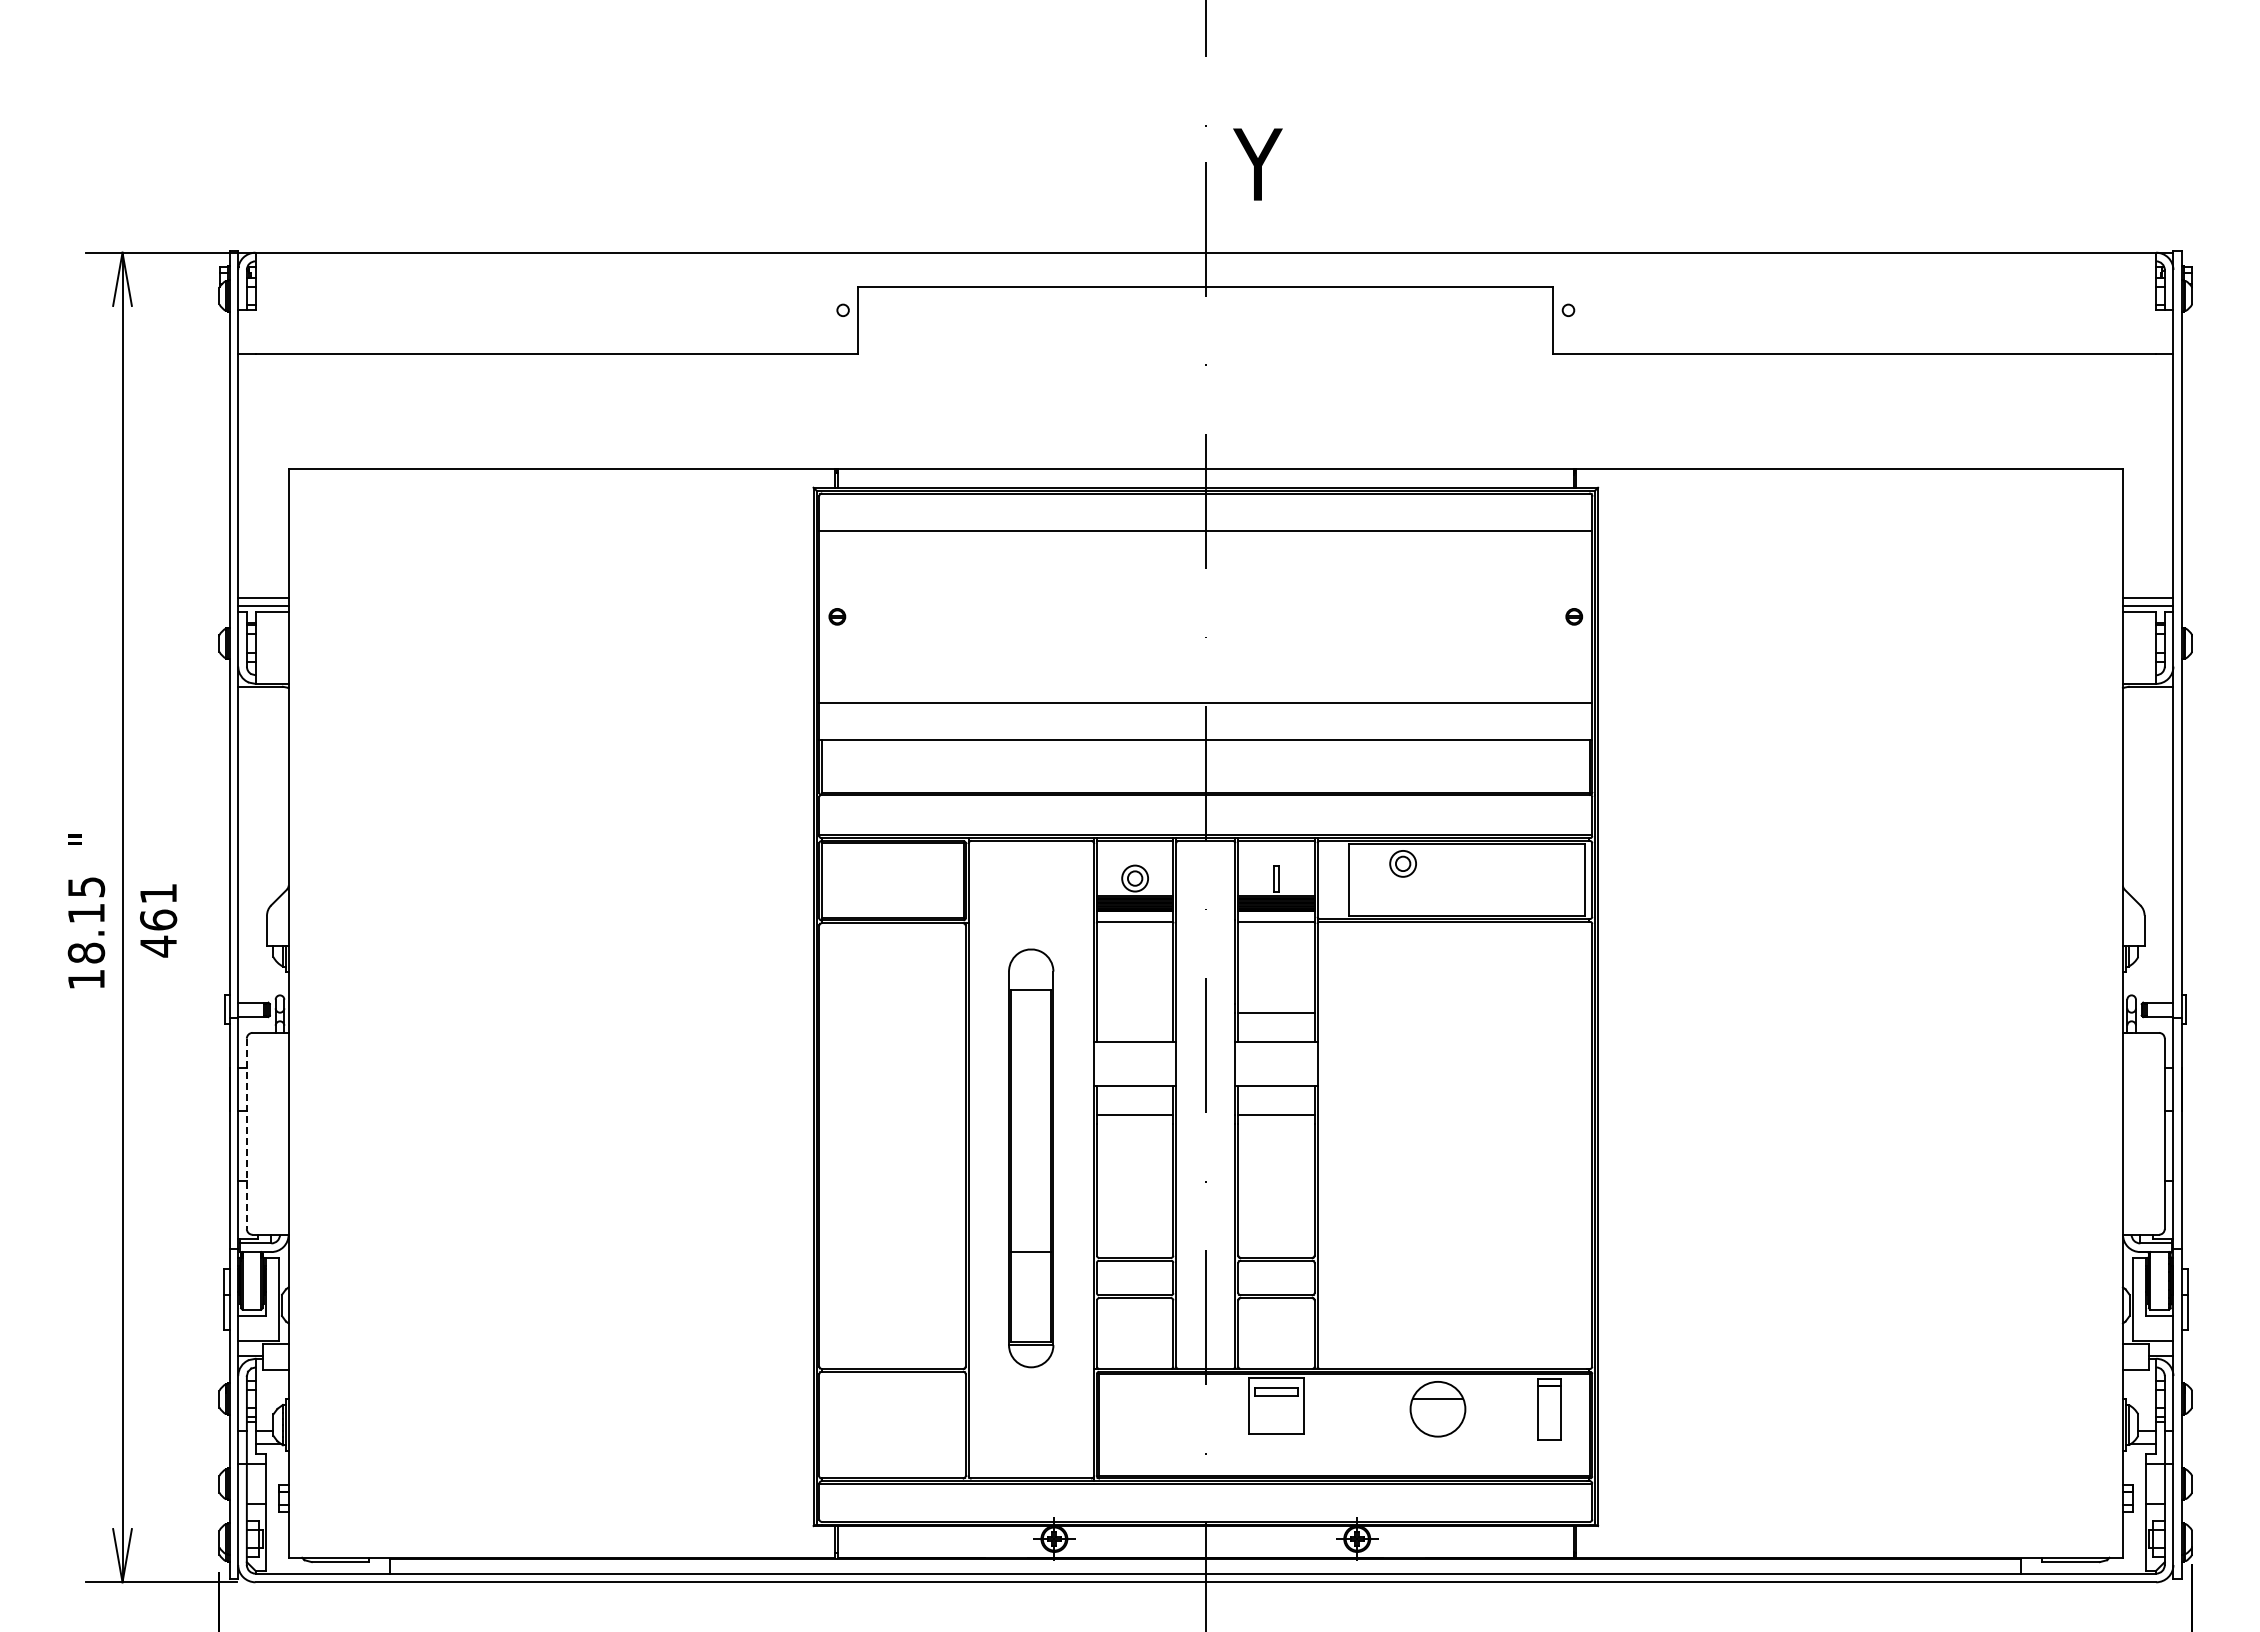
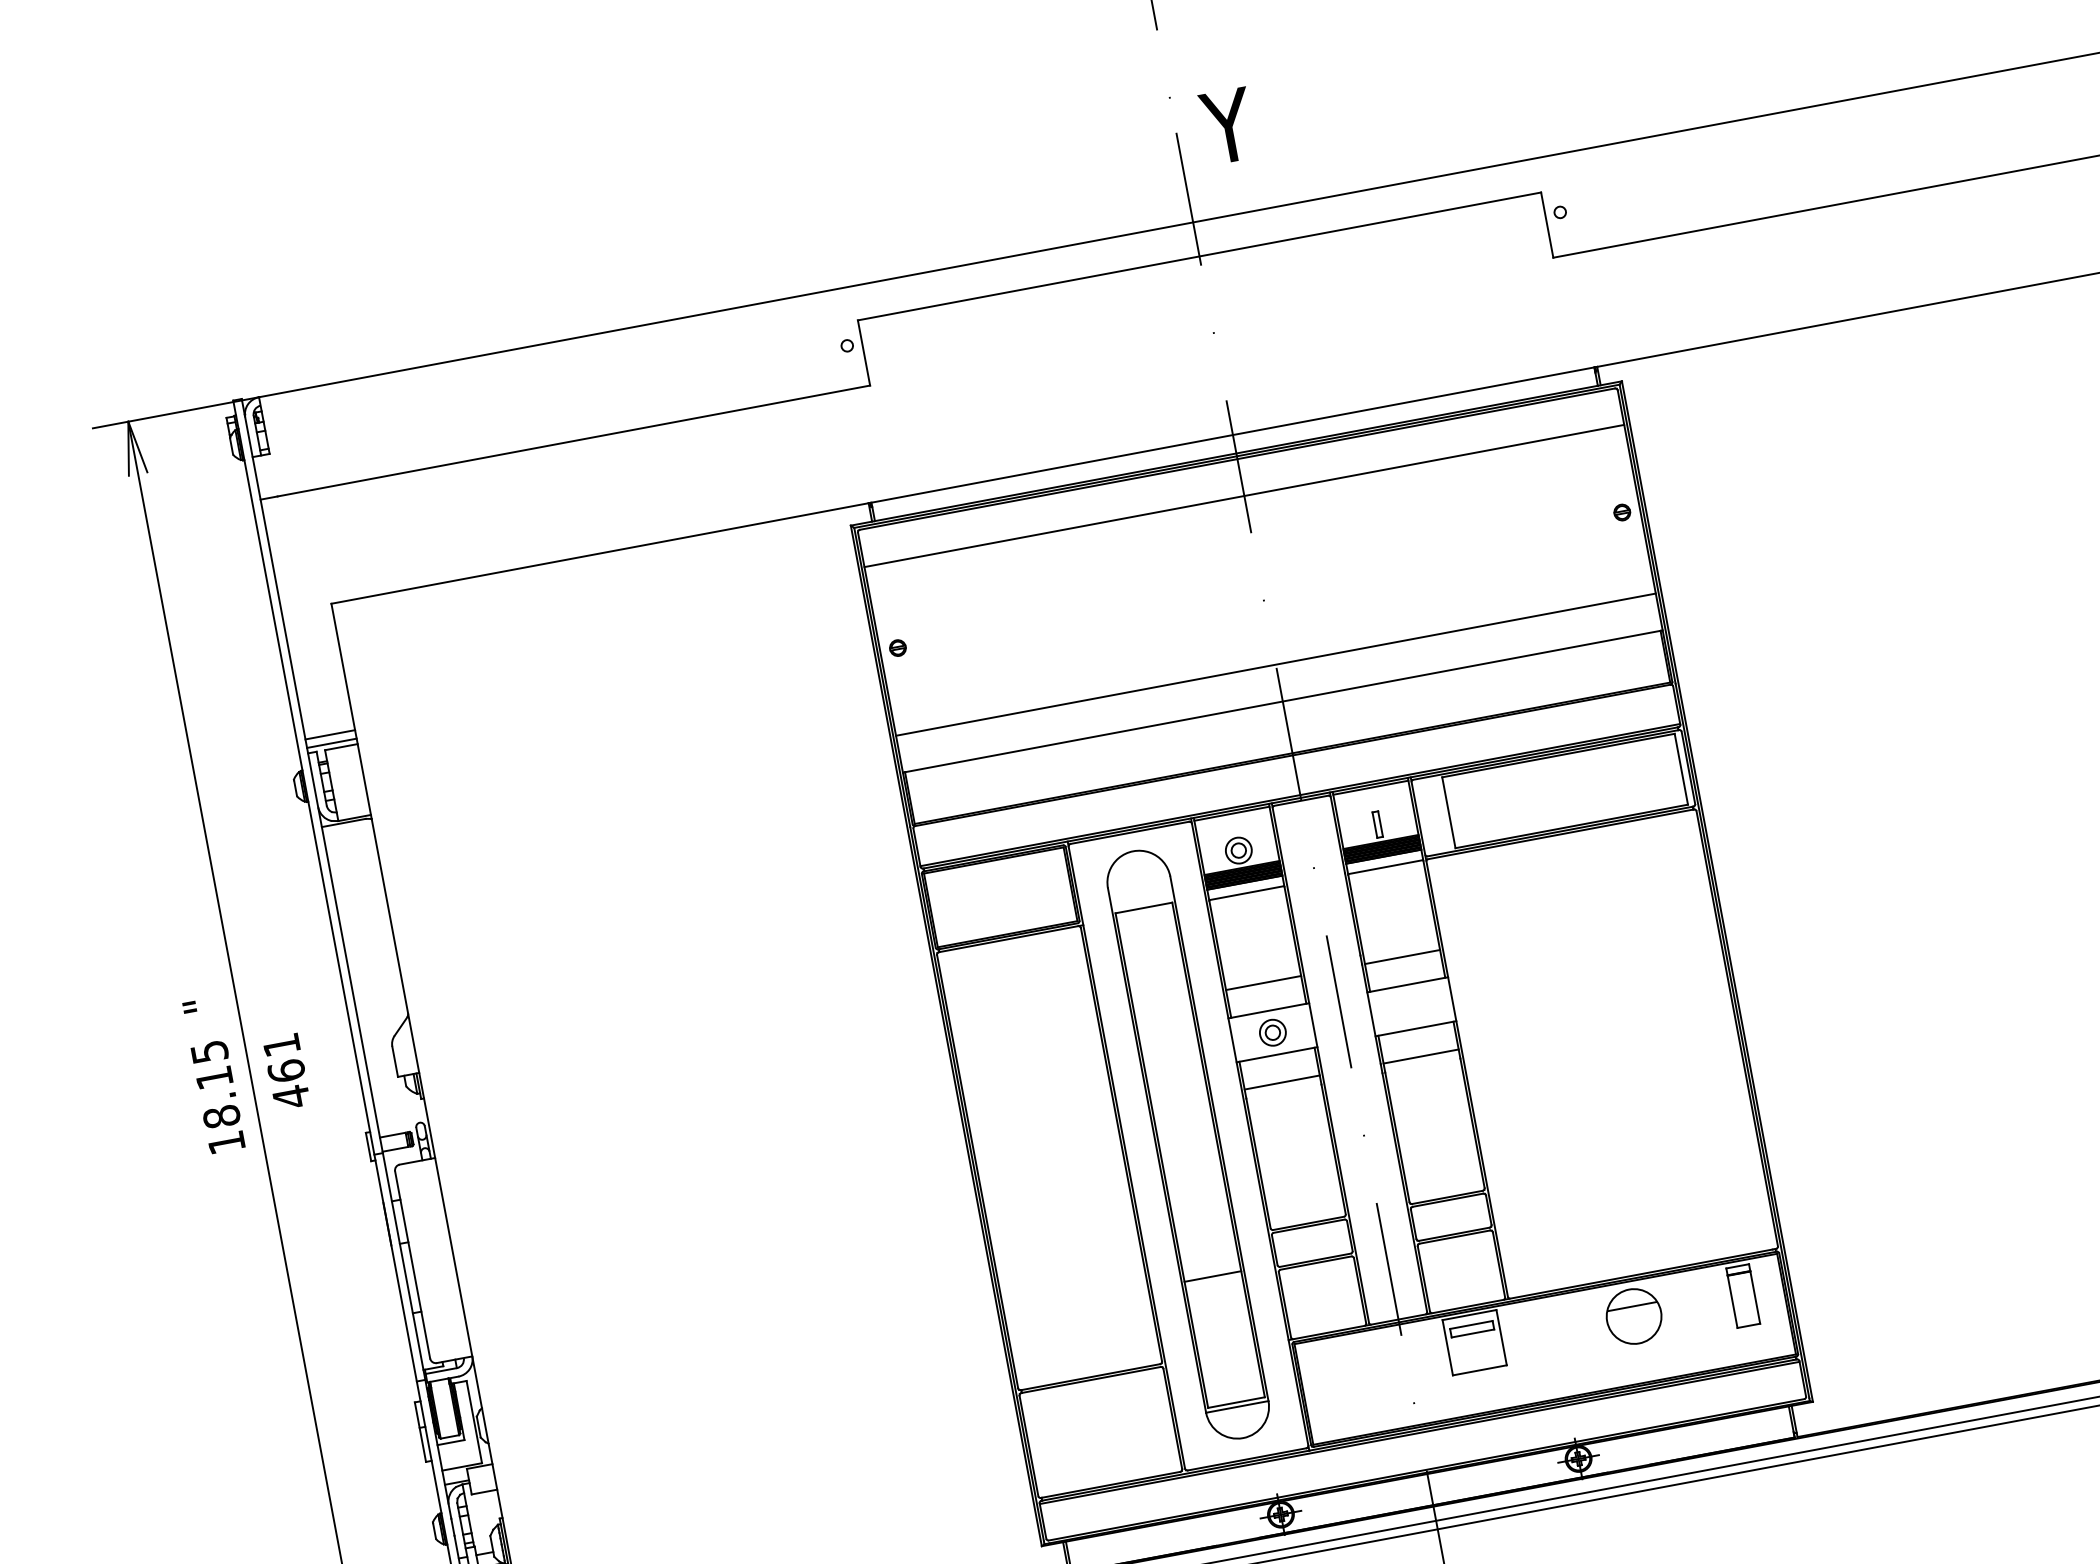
part: (1402, 863) -> (1272, 1032), moved
line: (1134, 1013) -> (1263, 983), added
line: (246, 1134) -> (412, 1265), dashed -> solid
part: (1030, 1158) -> (1187, 1145), size x1.43

